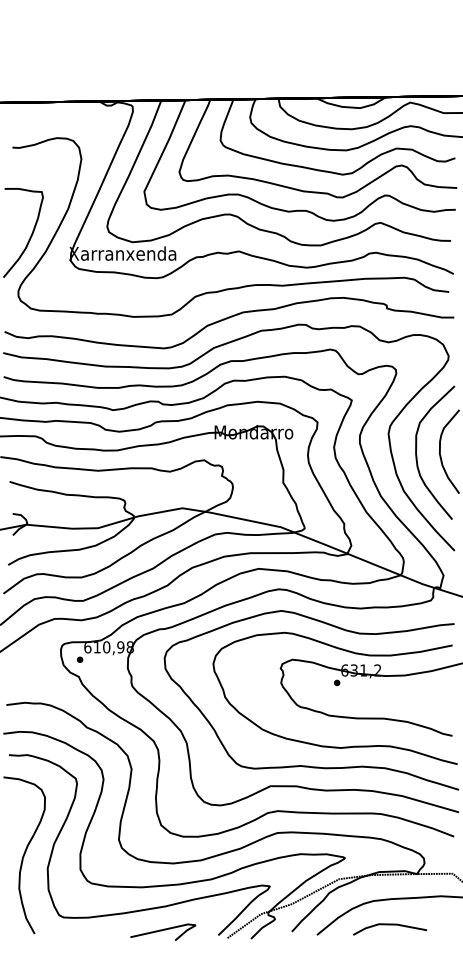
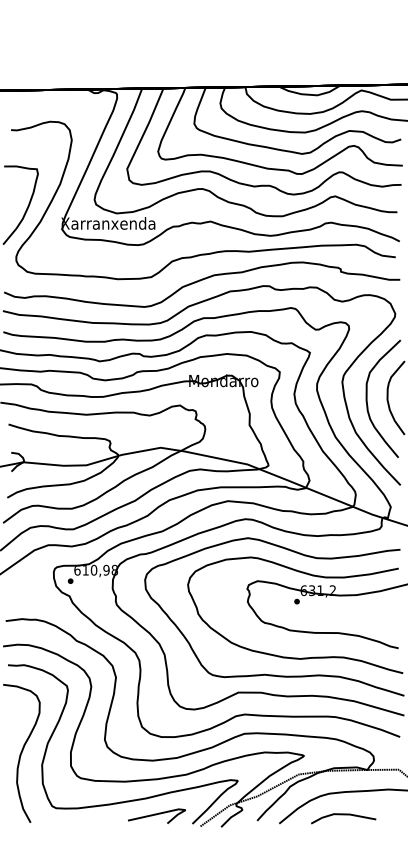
line: (162, 931) -> (156, 815), moved

